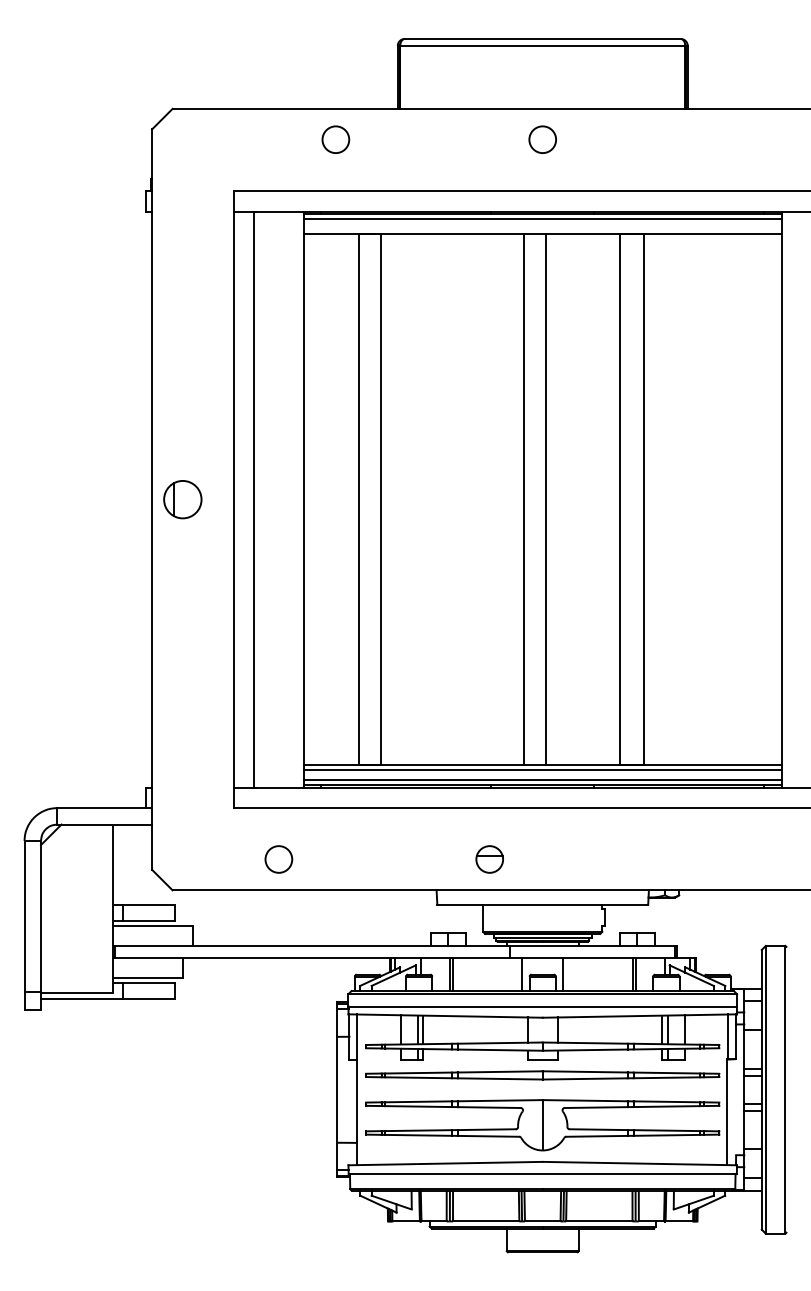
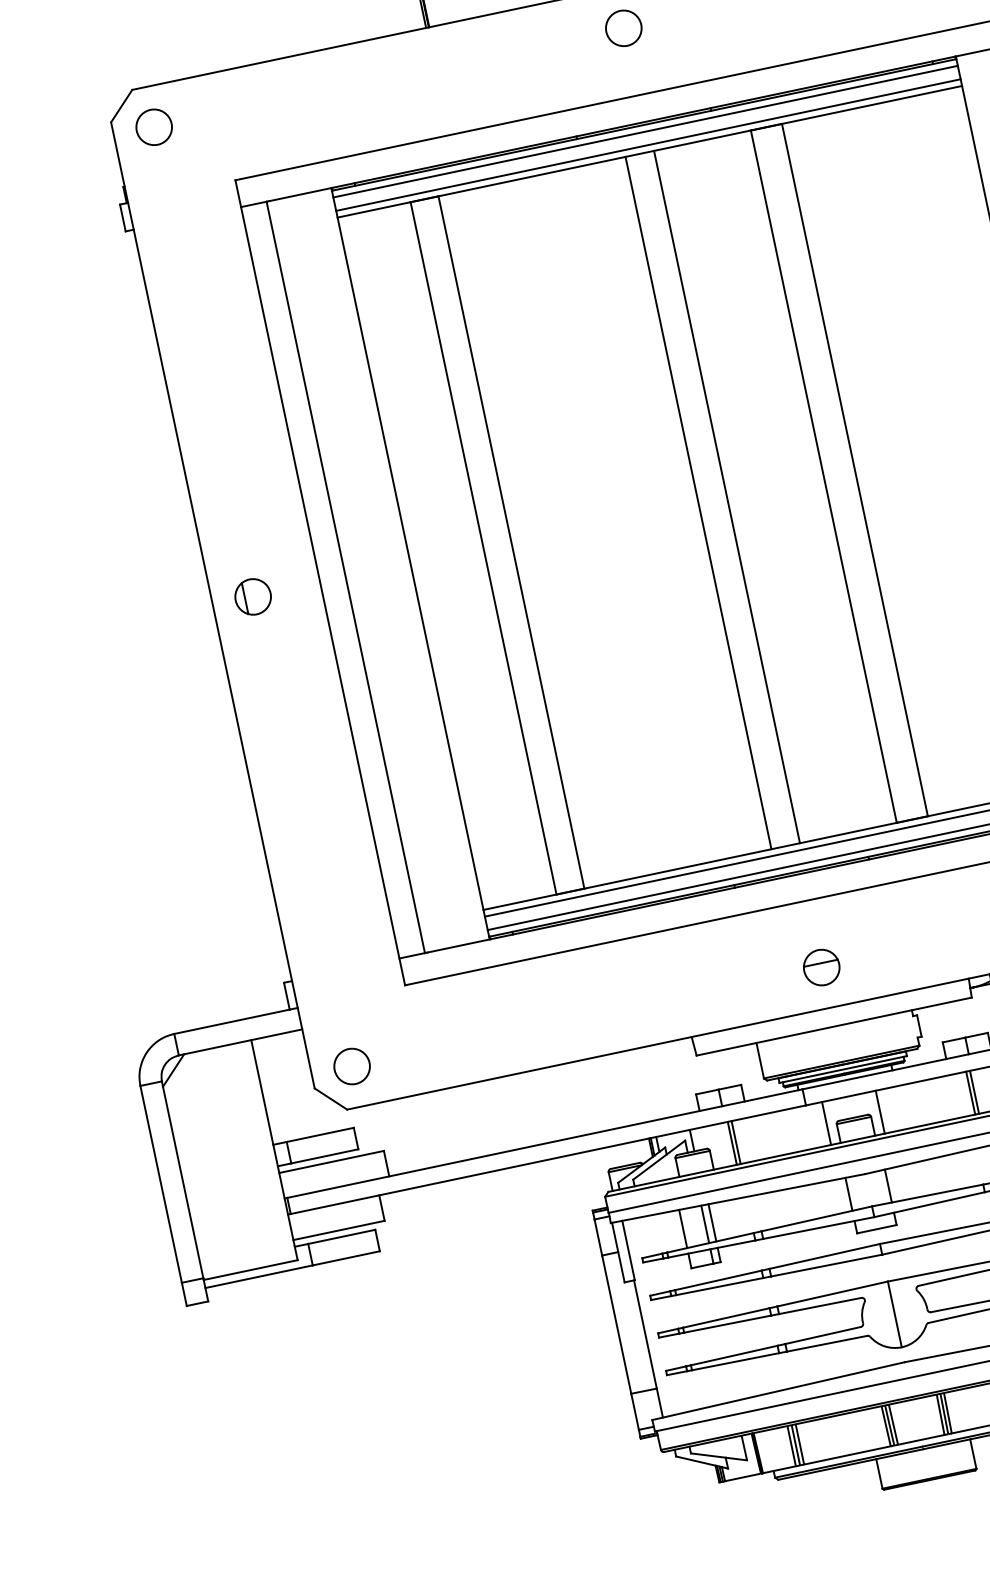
circle: (335, 139) -> (153, 127), moved
line: (542, 229) -> (648, 145), added
part: (182, 499) -> (252, 596), size x0.71
circle: (278, 859) -> (351, 1066), moved
part: (489, 859) -> (821, 967), moved

